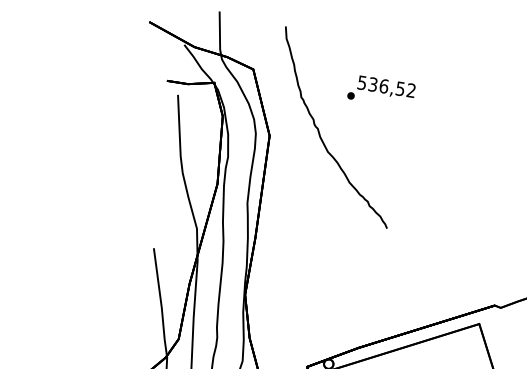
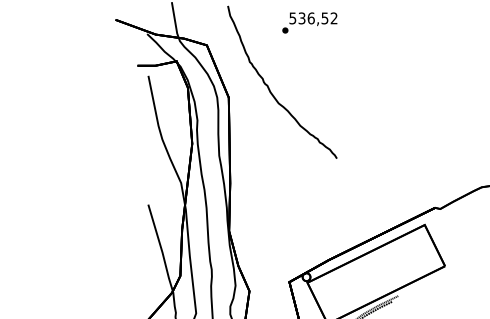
text: (381, 90) -> (309, 22), moved

